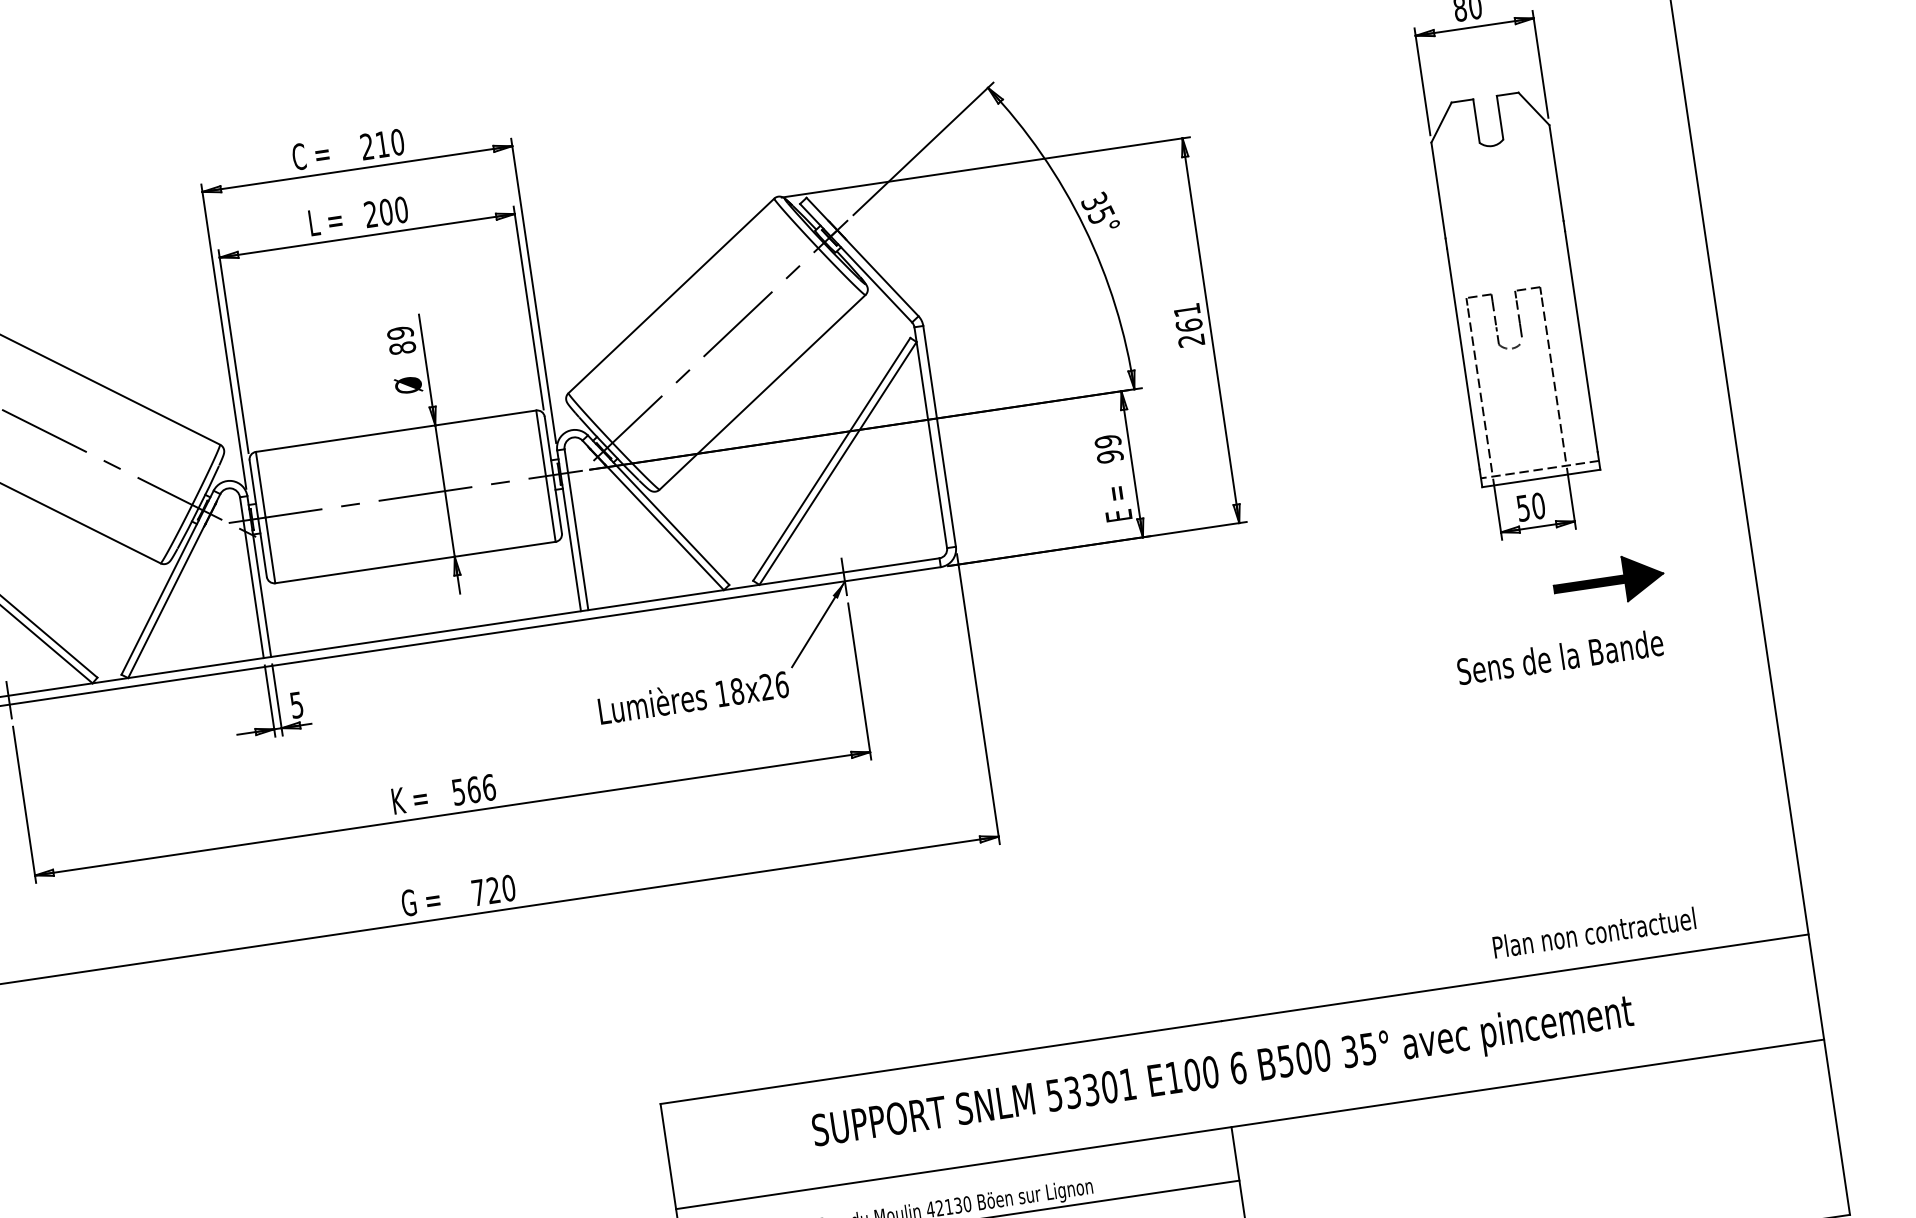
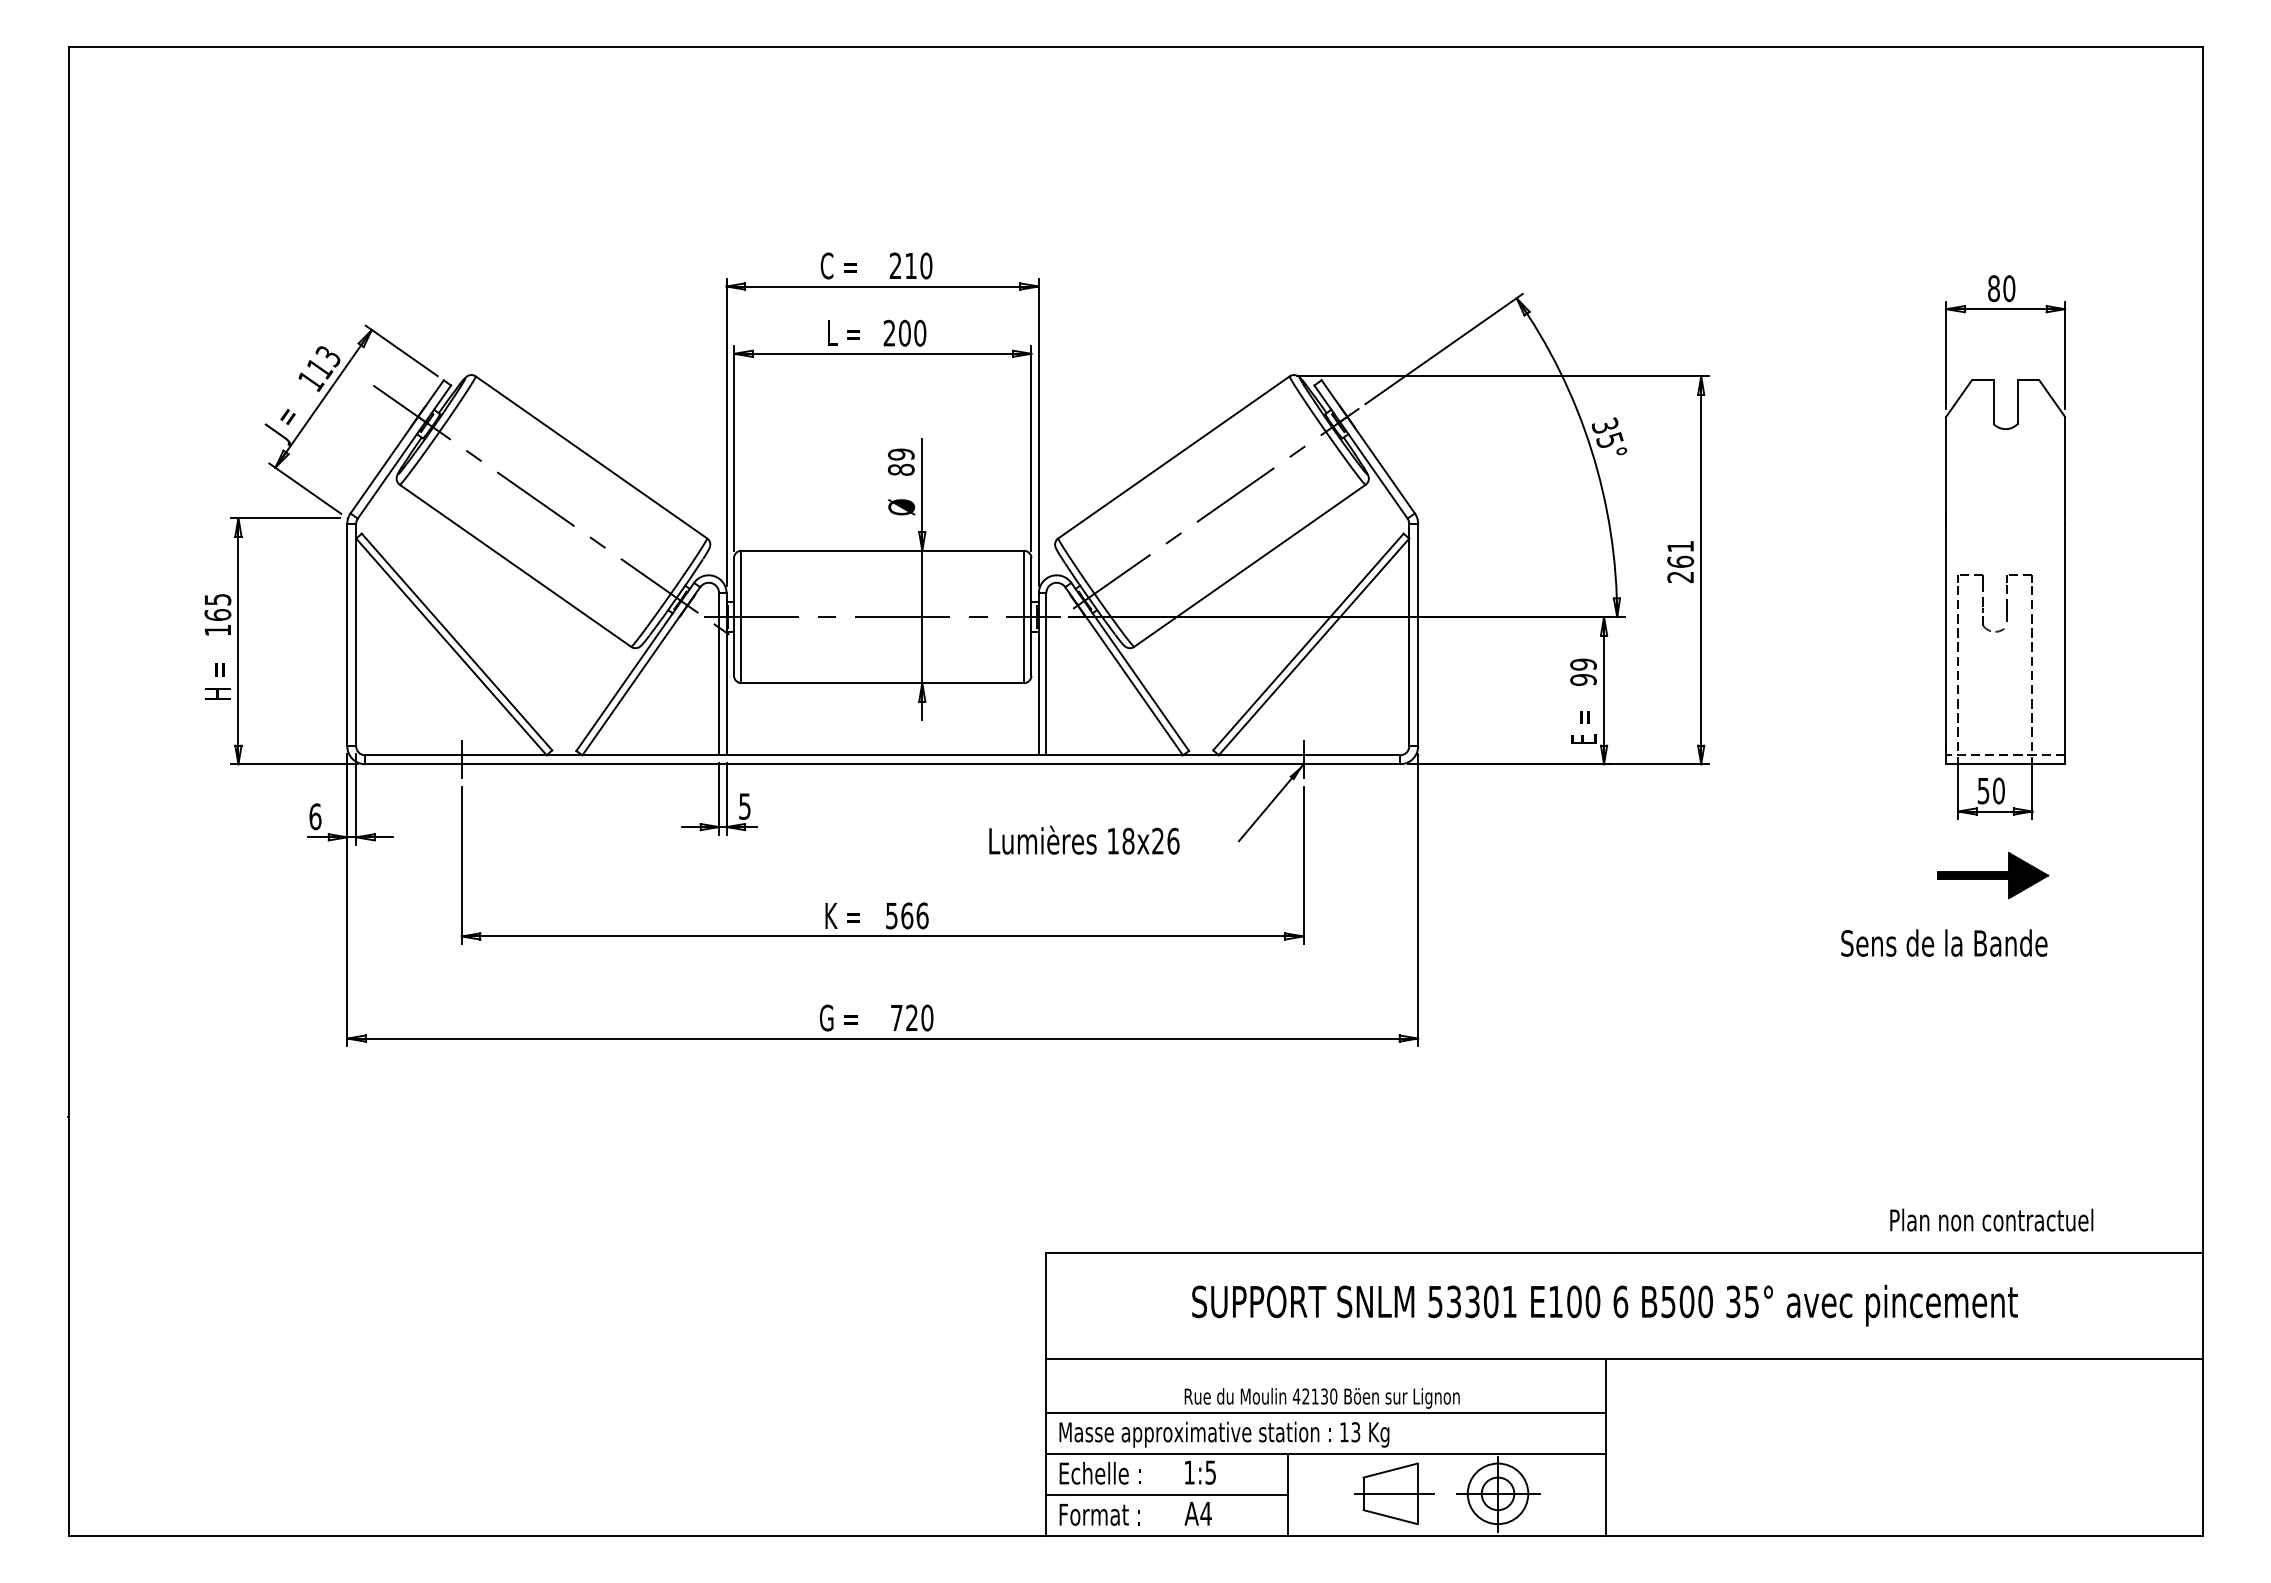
part: (1609, 581) -> (1993, 875), moved
text: (1560, 656) -> (1944, 942), moved
text: (693, 696) -> (1084, 839), moved

